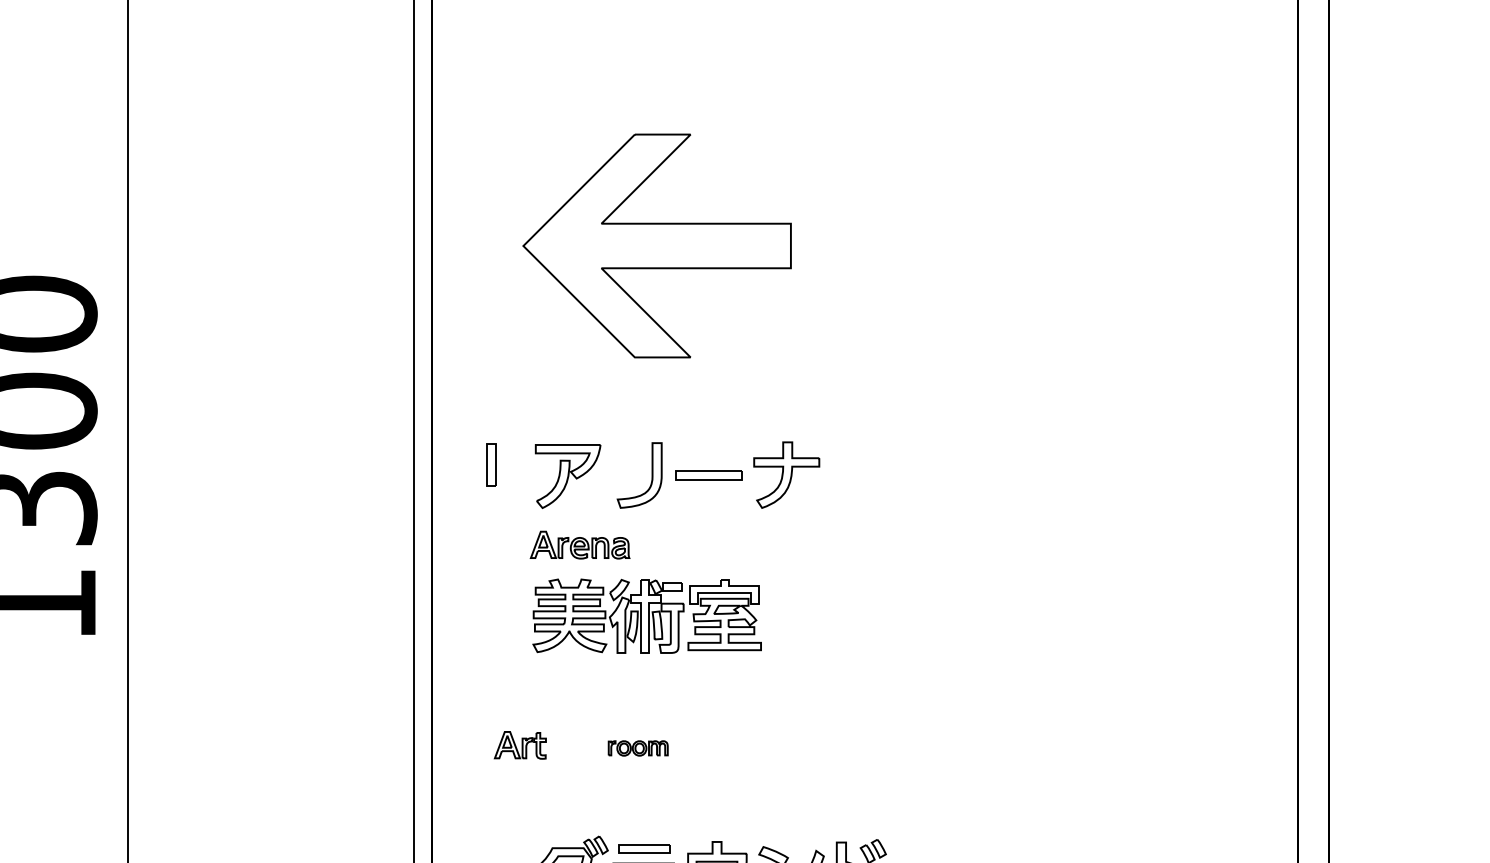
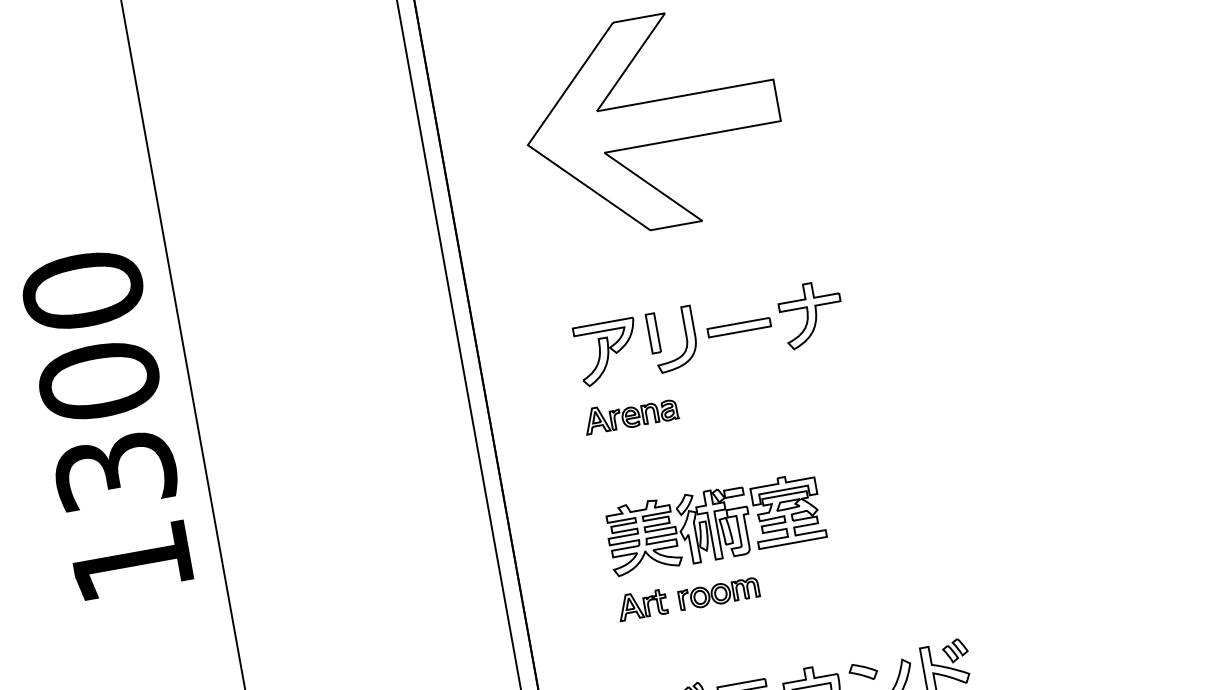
part: (491, 464) -> (653, 332), moved
part: (646, 615) -> (714, 523), moved
part: (519, 745) -> (641, 605), moved
part: (638, 748) -> (719, 594), size x1.43

